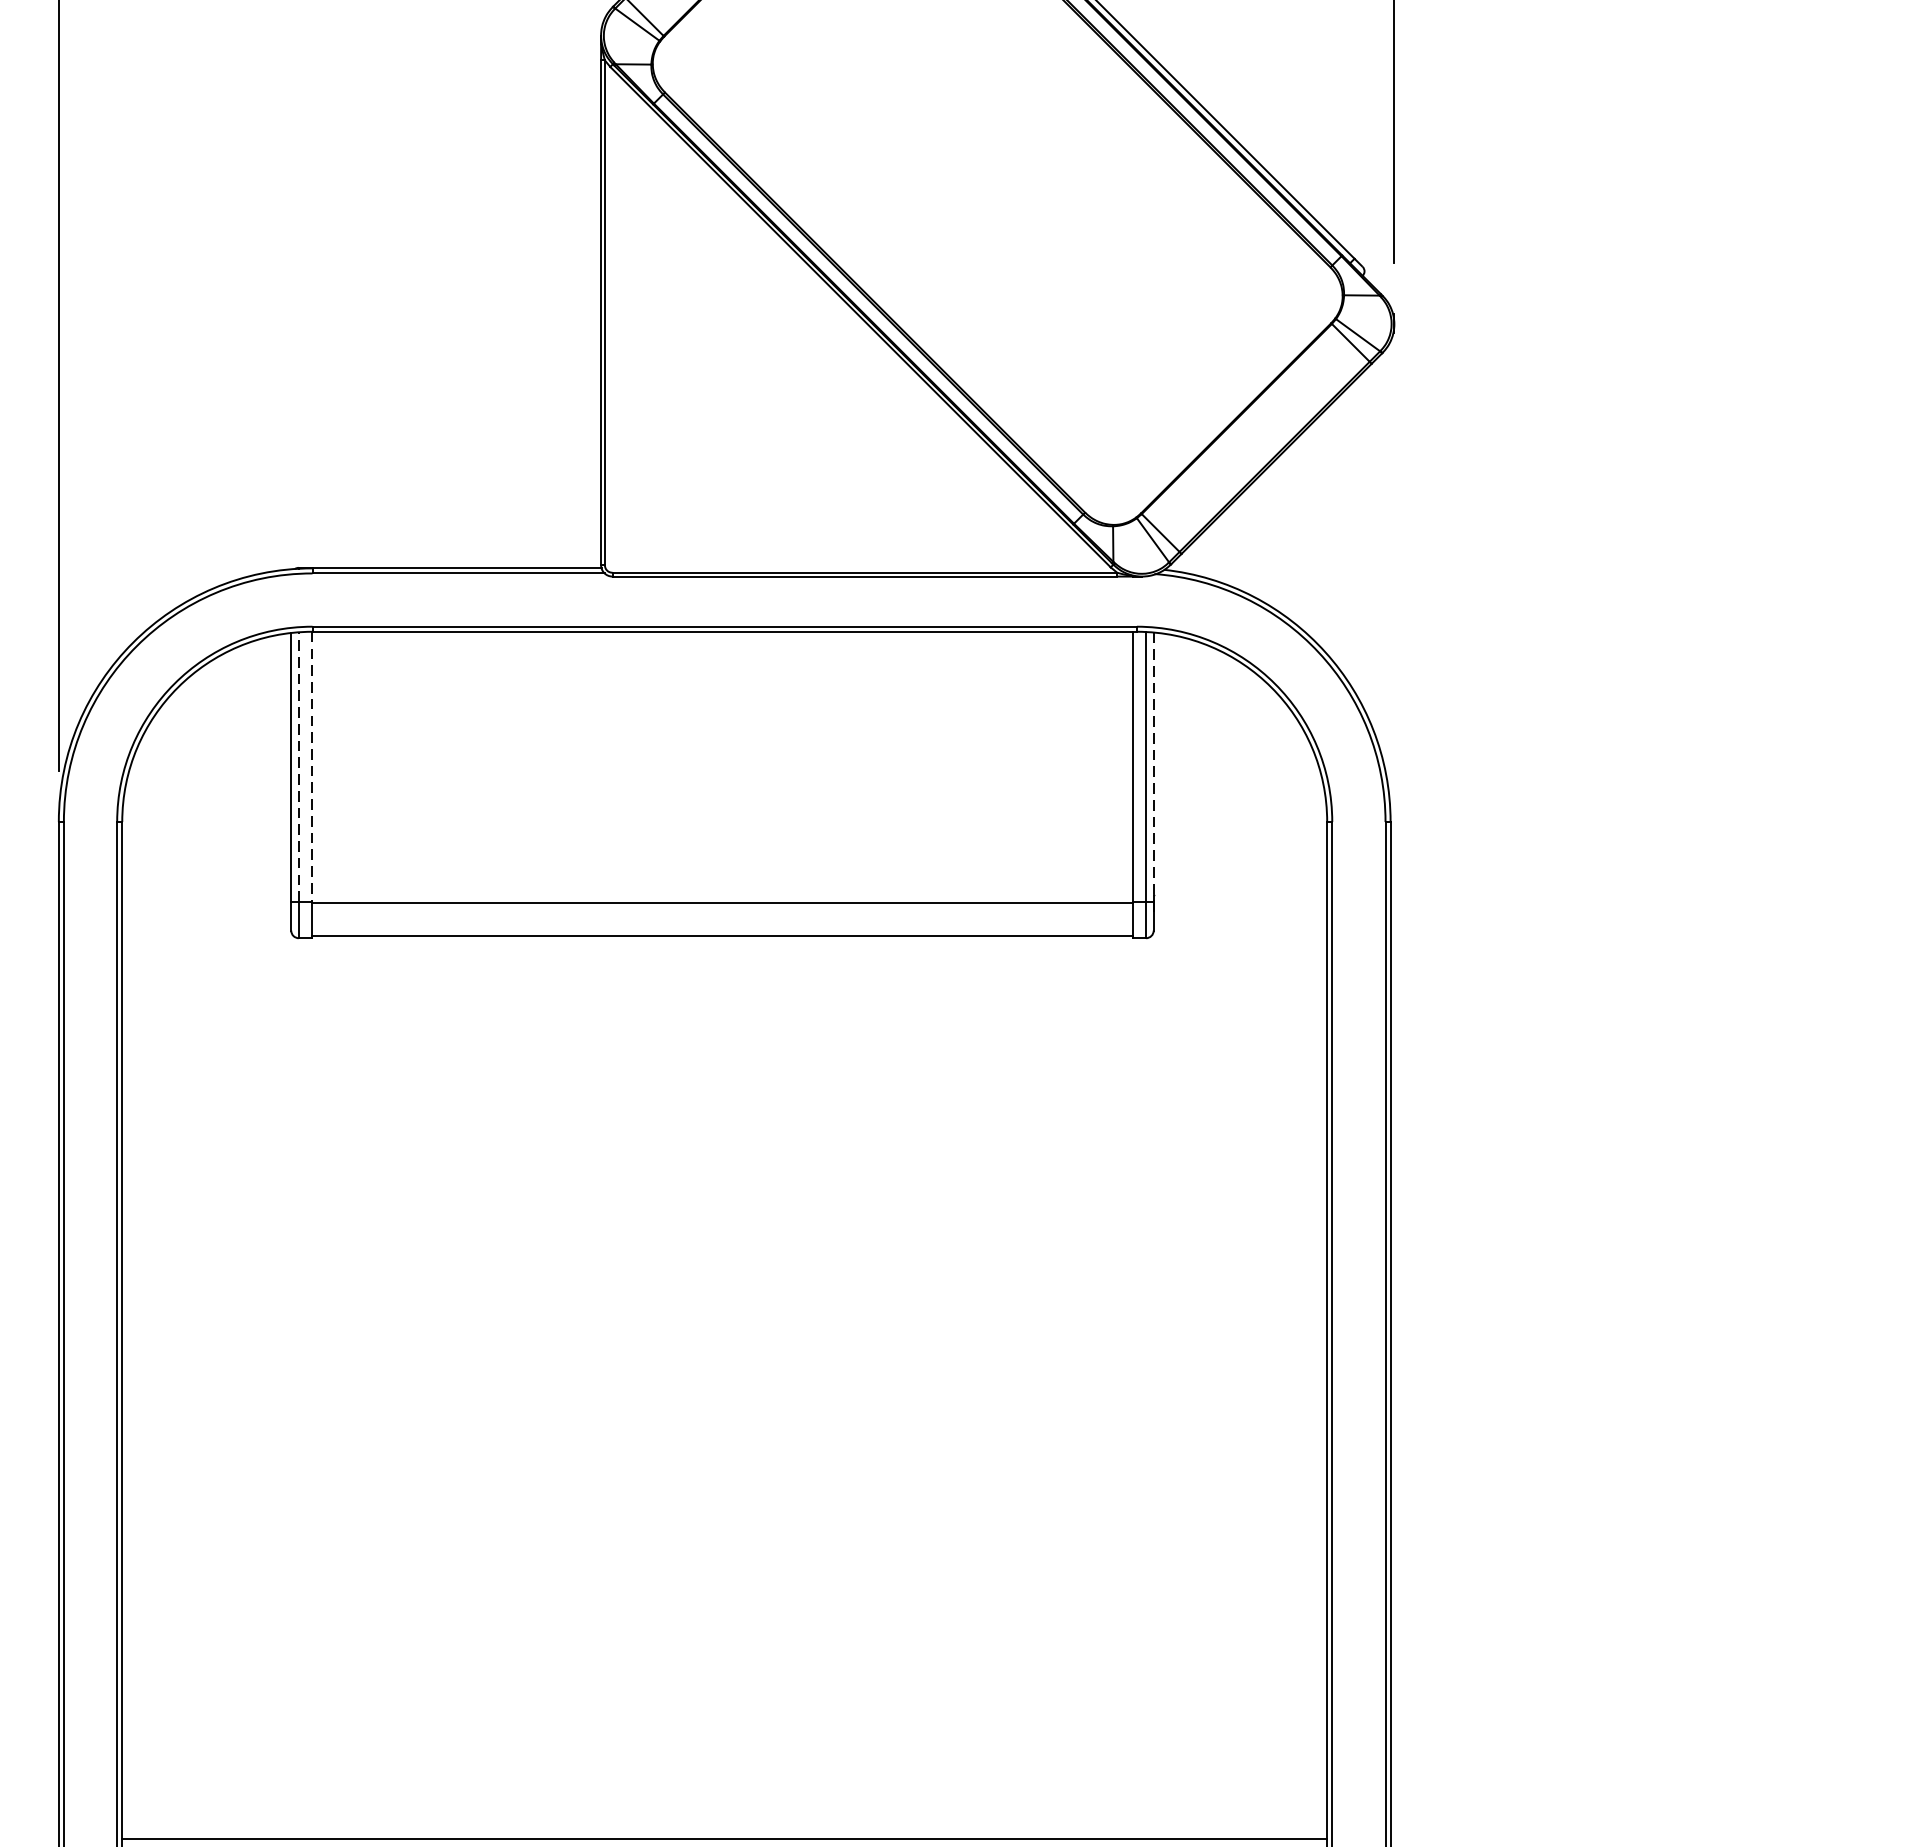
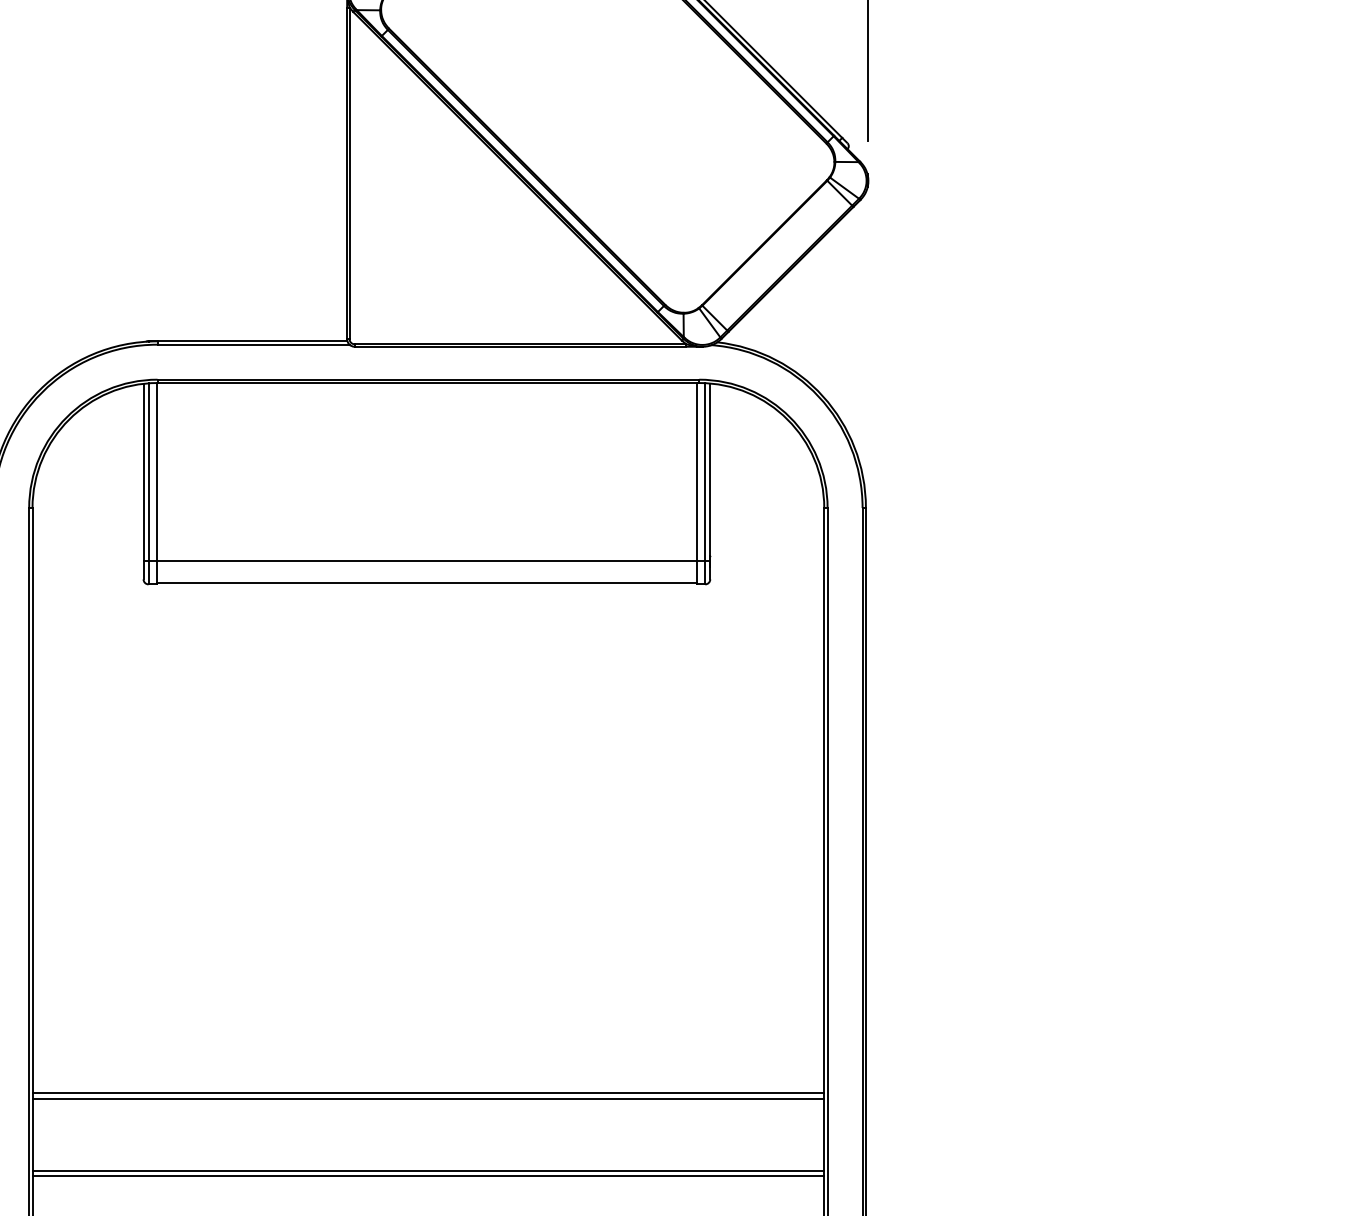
line: (298, 766) -> (148, 471), dashed -> solid
line: (310, 766) -> (156, 471), dashed -> solid
line: (1154, 767) -> (710, 472), dashed -> solid
line: (724, 1713) -> (428, 1093), added
line: (724, 1720) -> (428, 1098), added
line: (724, 1830) -> (428, 1170), added

